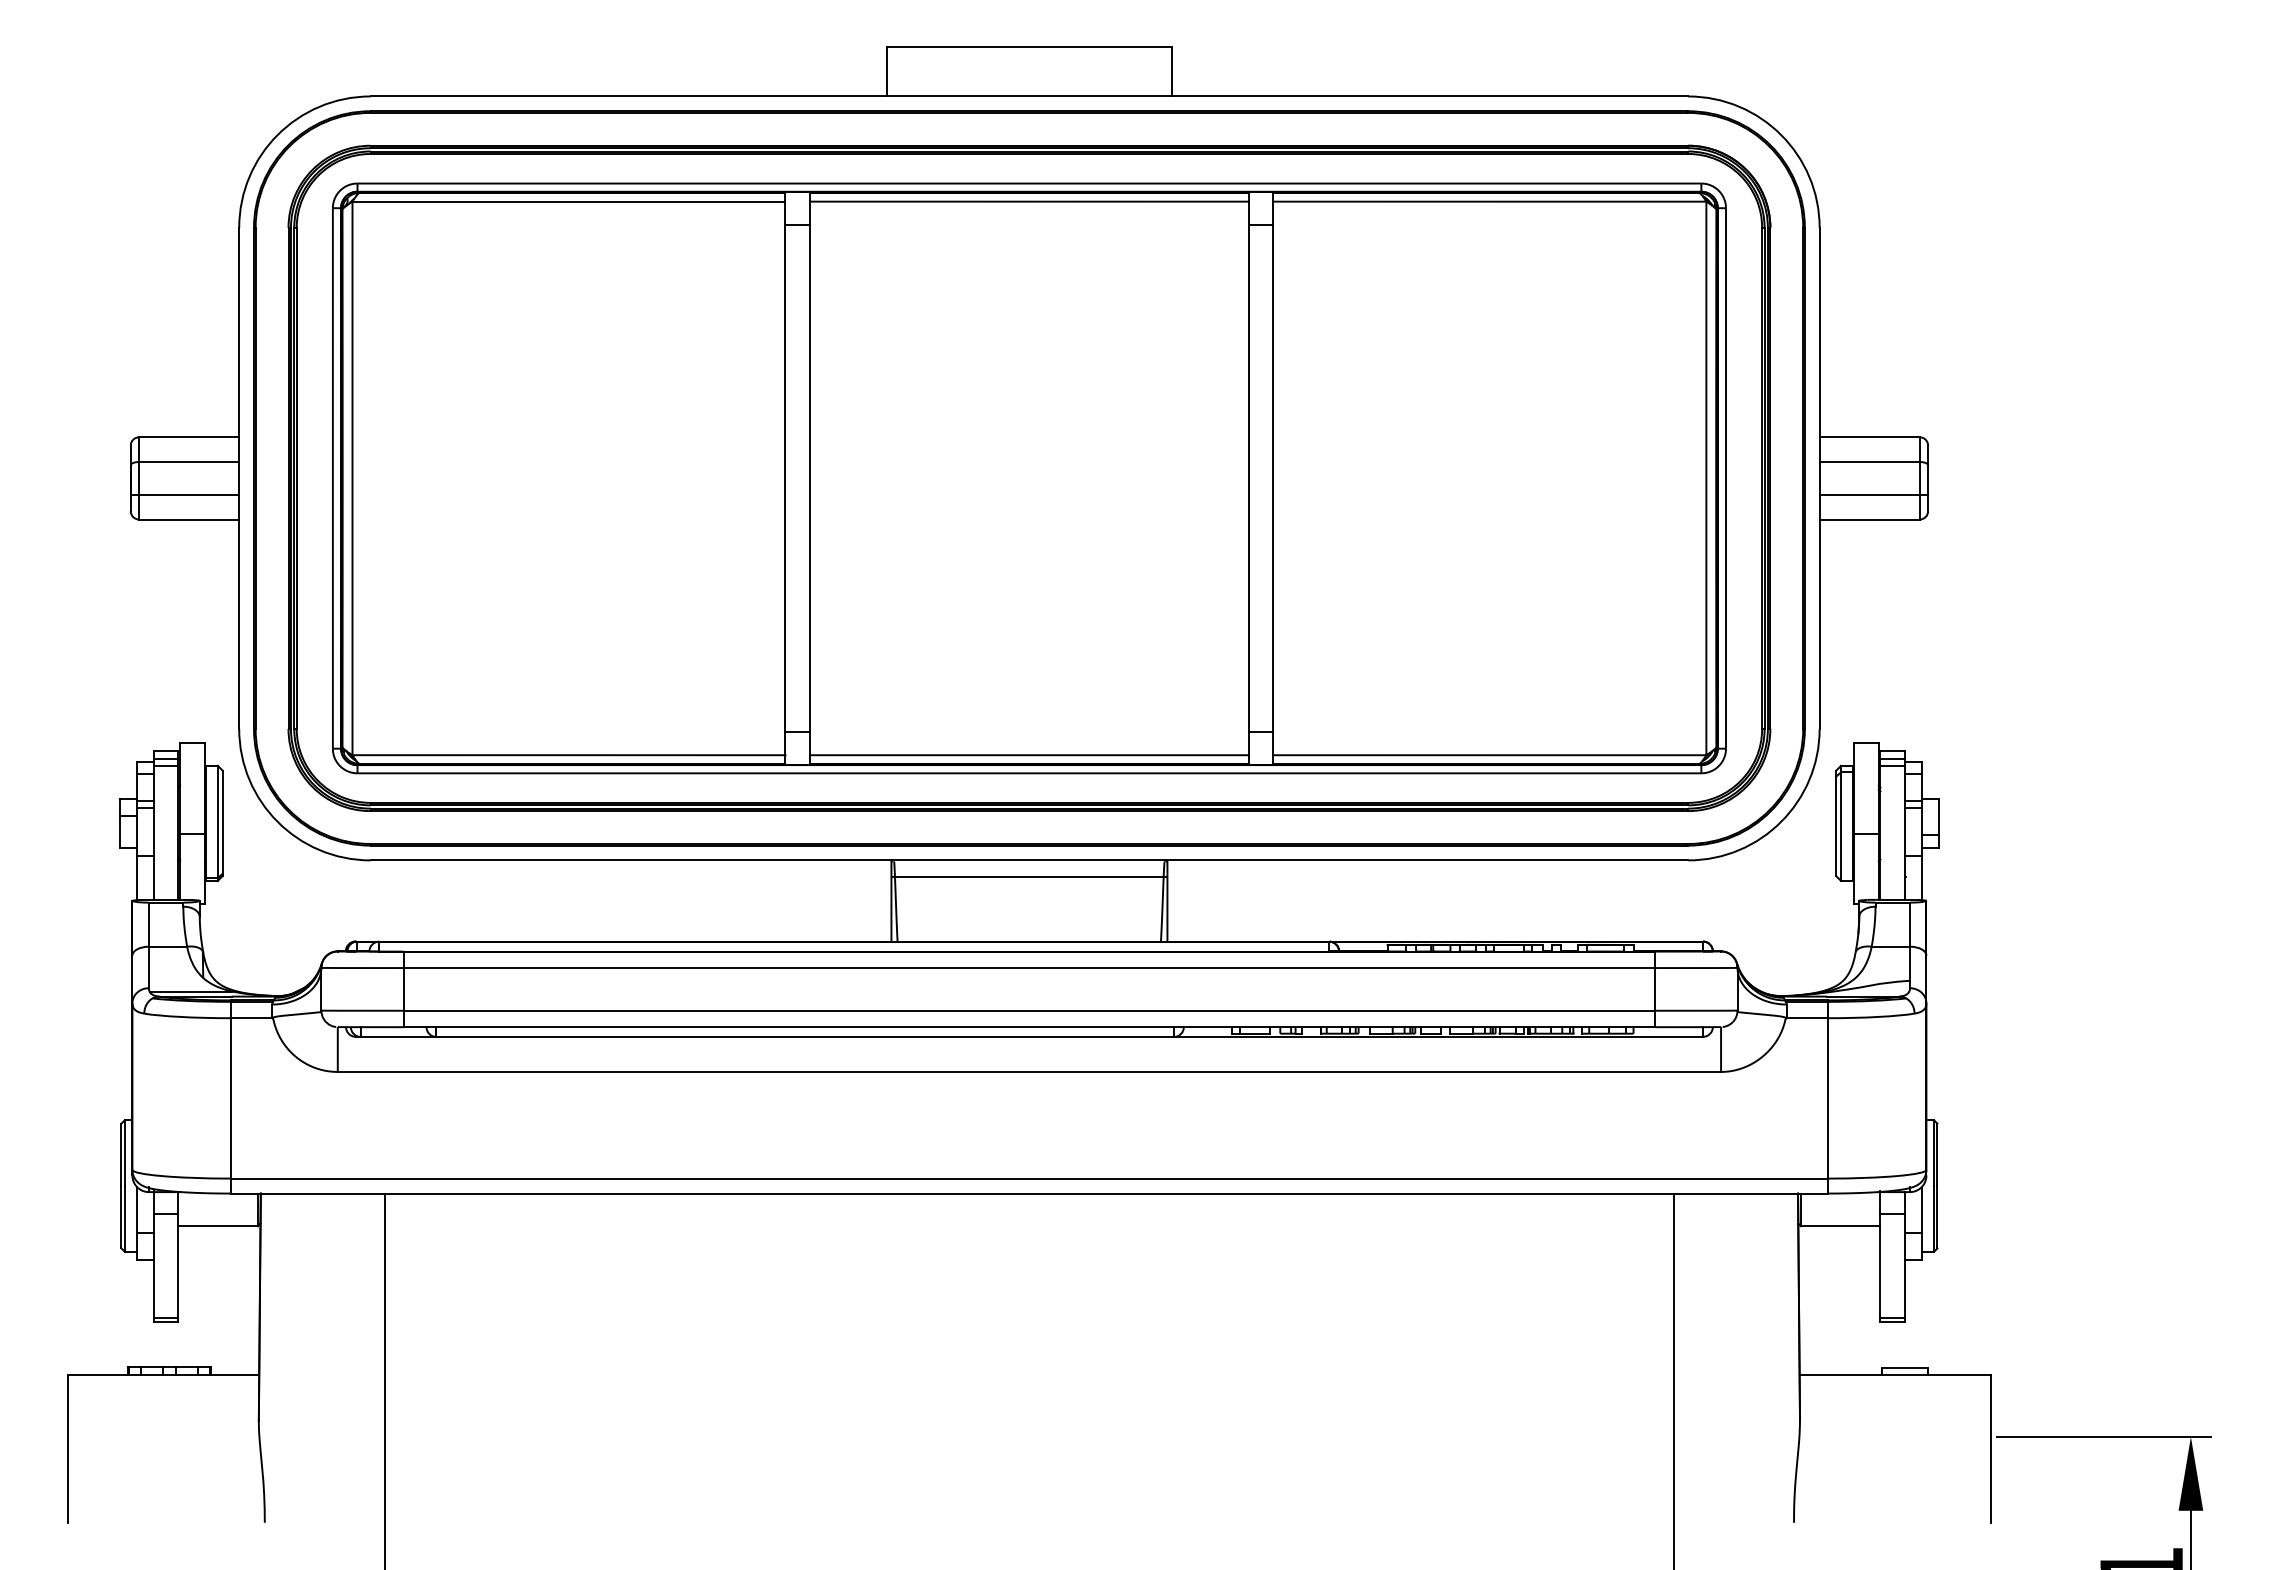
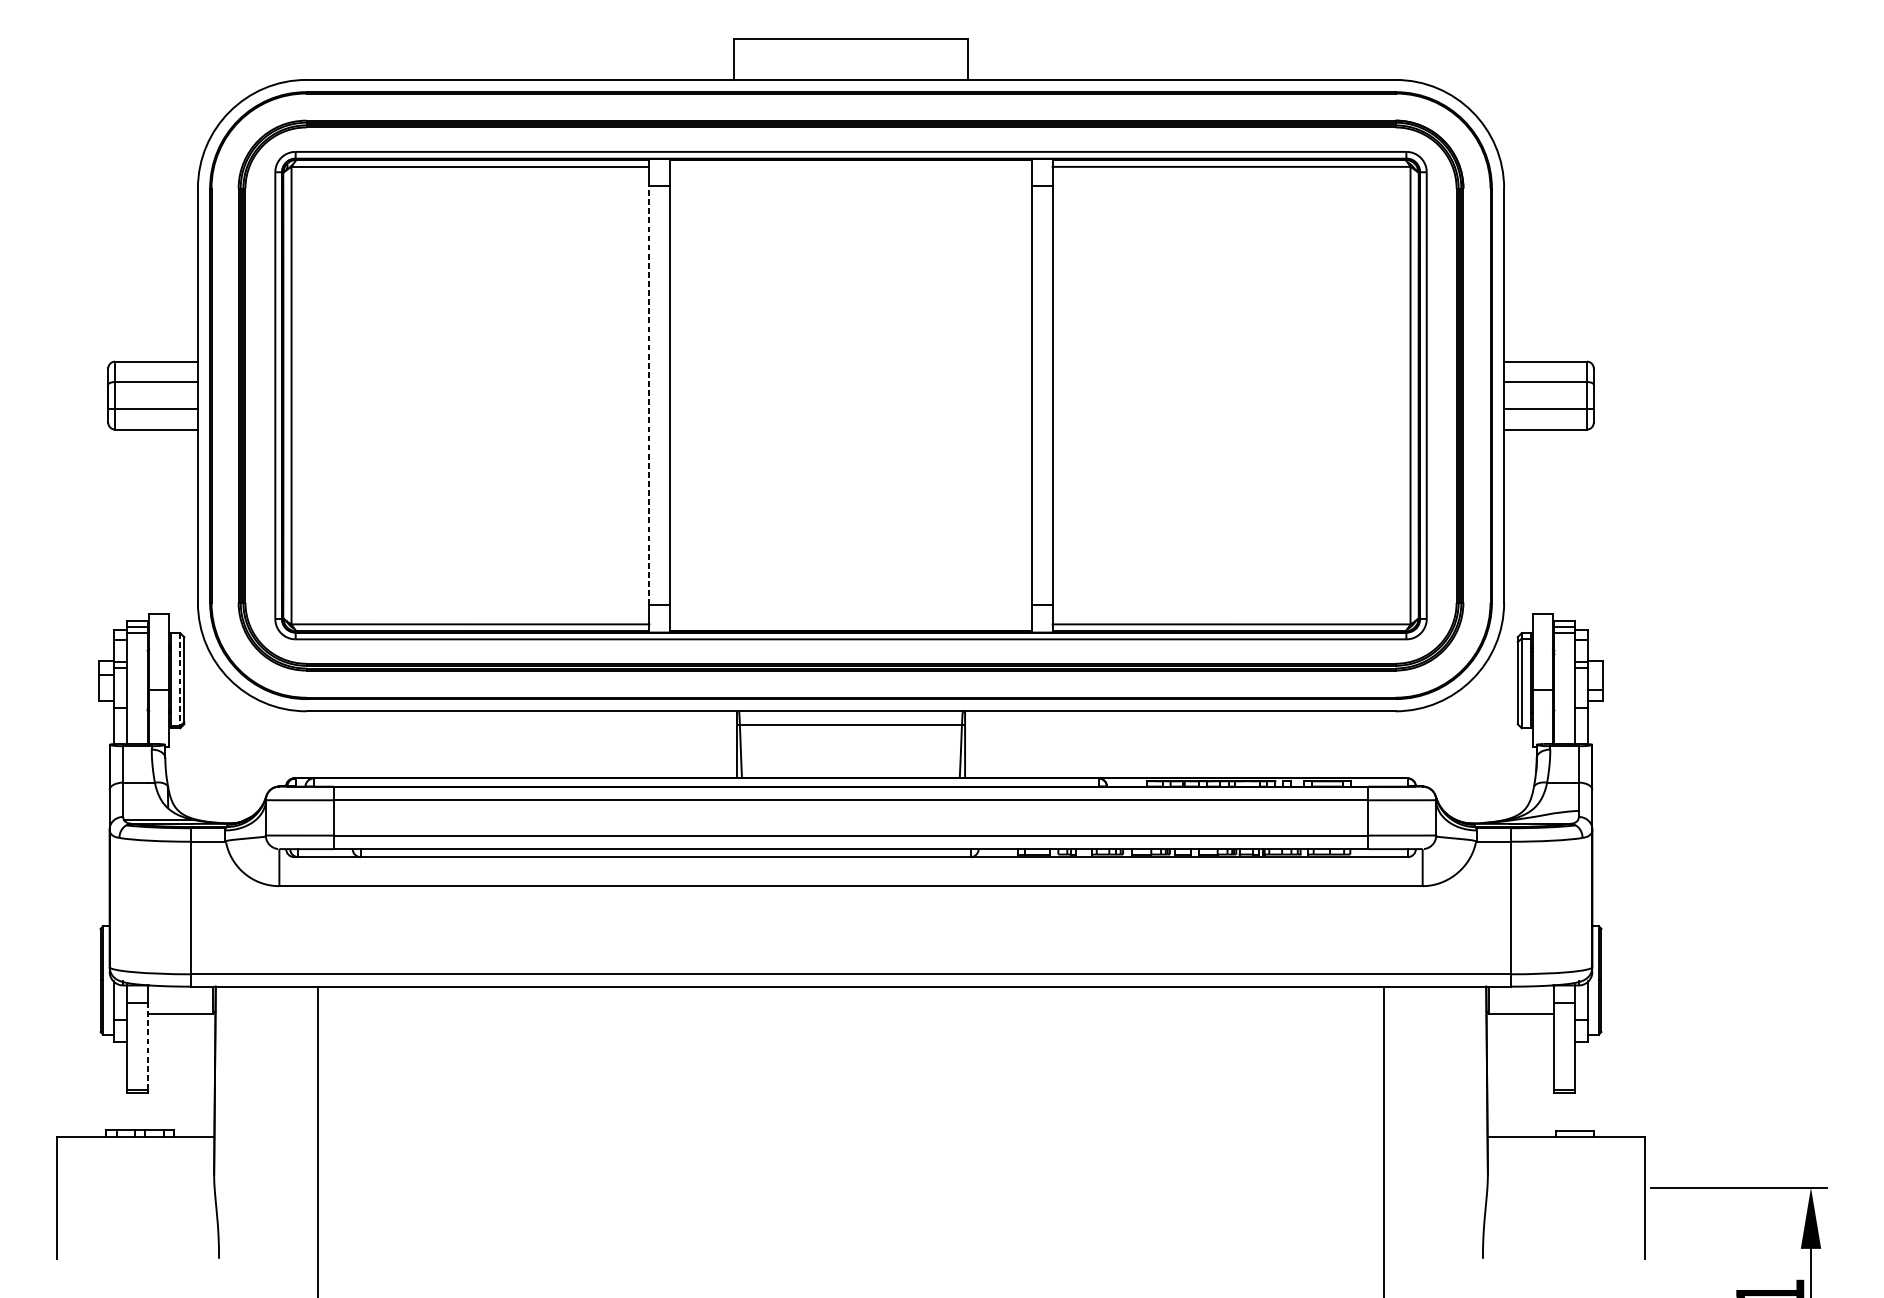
line: (1029, 201) -> (851, 166), removed
line: (785, 477) -> (649, 394), solid -> dashed
line: (1029, 755) -> (851, 624), removed
line: (217, 822) -> (179, 679), solid -> dashed
line: (178, 1265) -> (147, 1046), solid -> dashed

